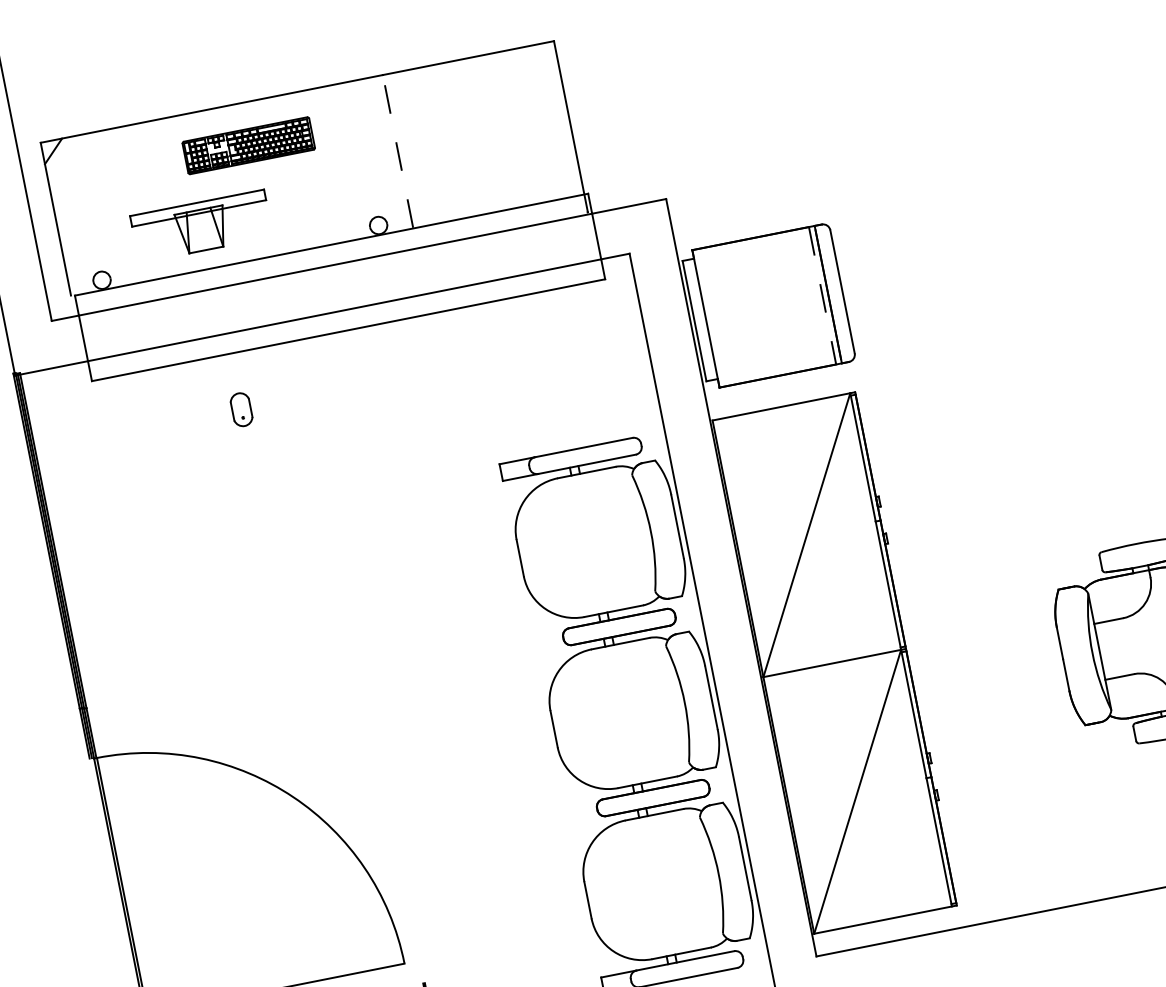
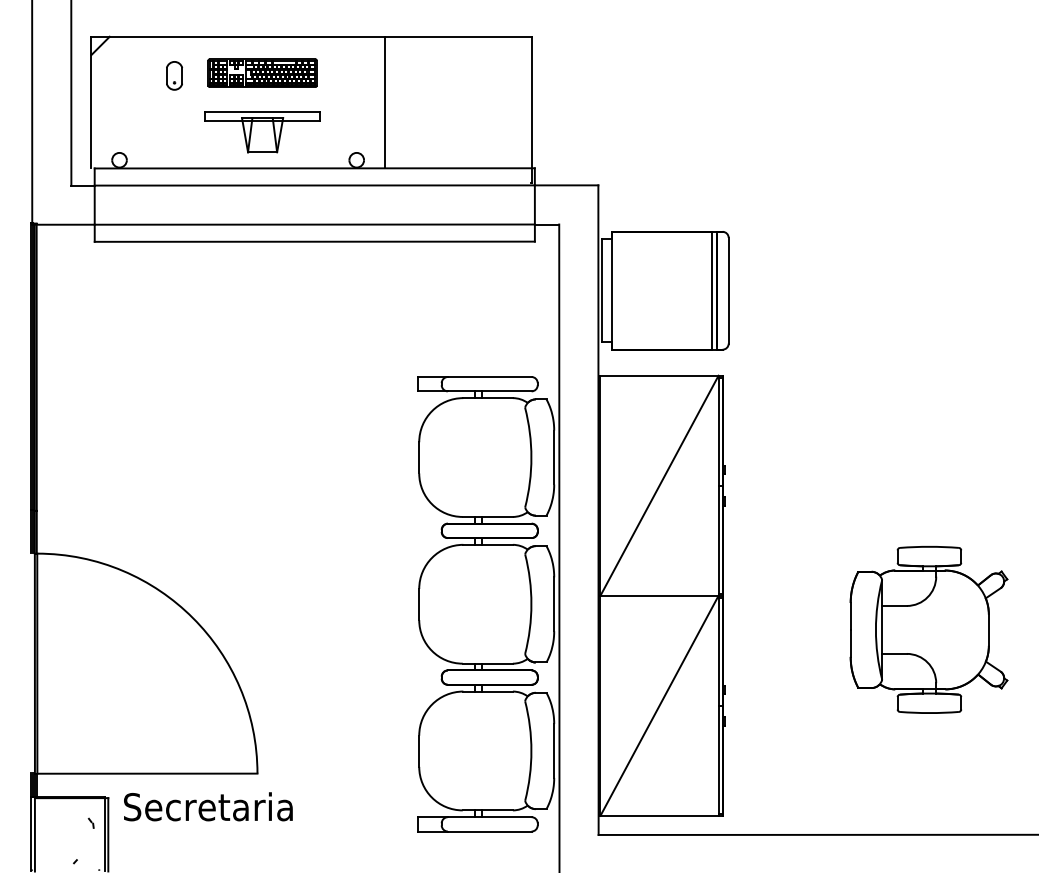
line: (397, 150) -> (384, 101), dashed -> solid
part: (201, 226) -> (262, 132), moved
line: (822, 295) -> (711, 290), dashed -> solid
part: (241, 409) -> (174, 75), moved

